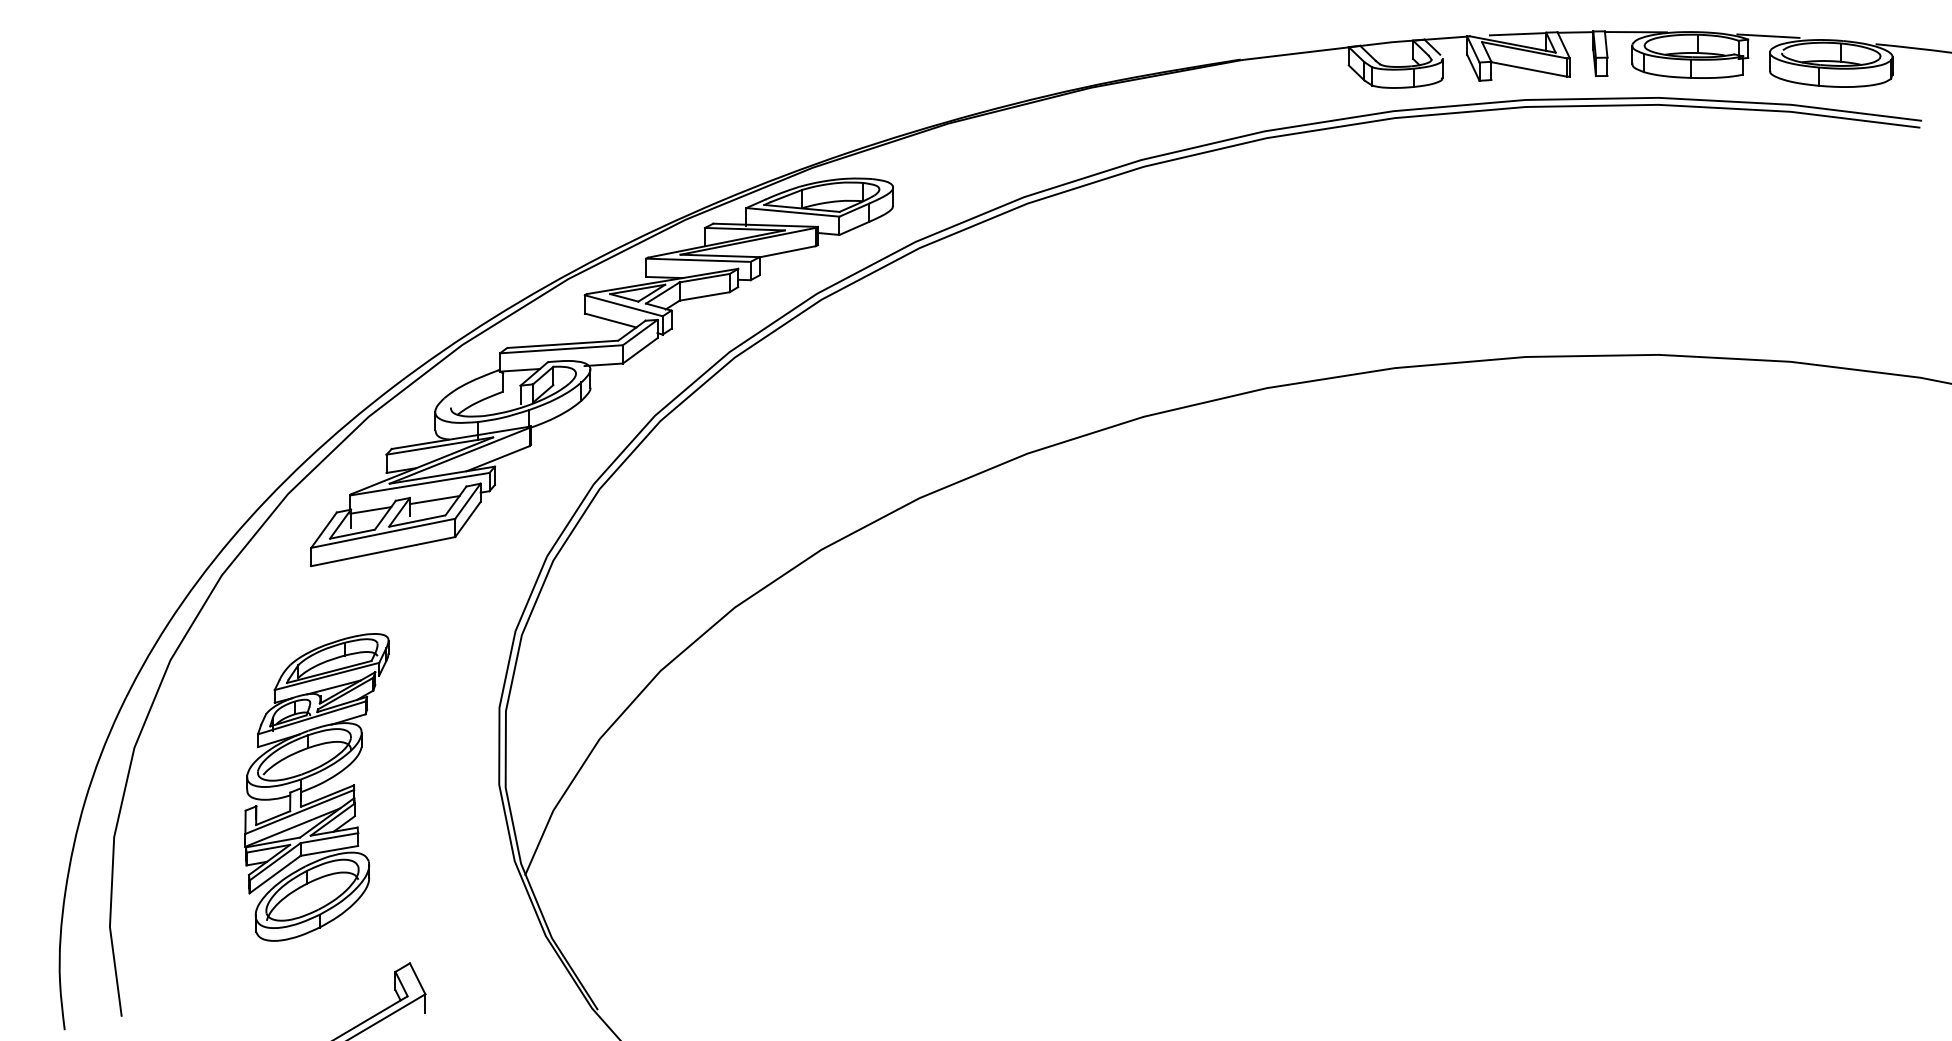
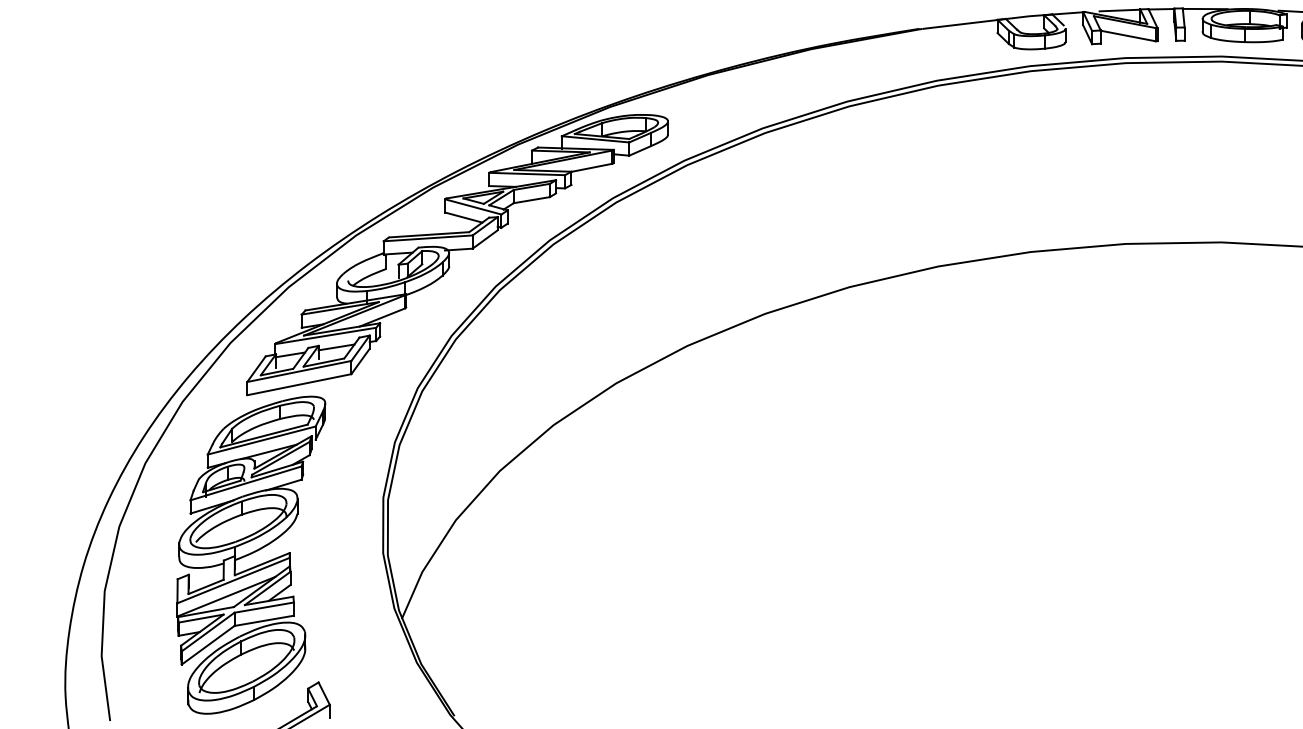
part: (316, 787) -> (251, 555), size x1.43

